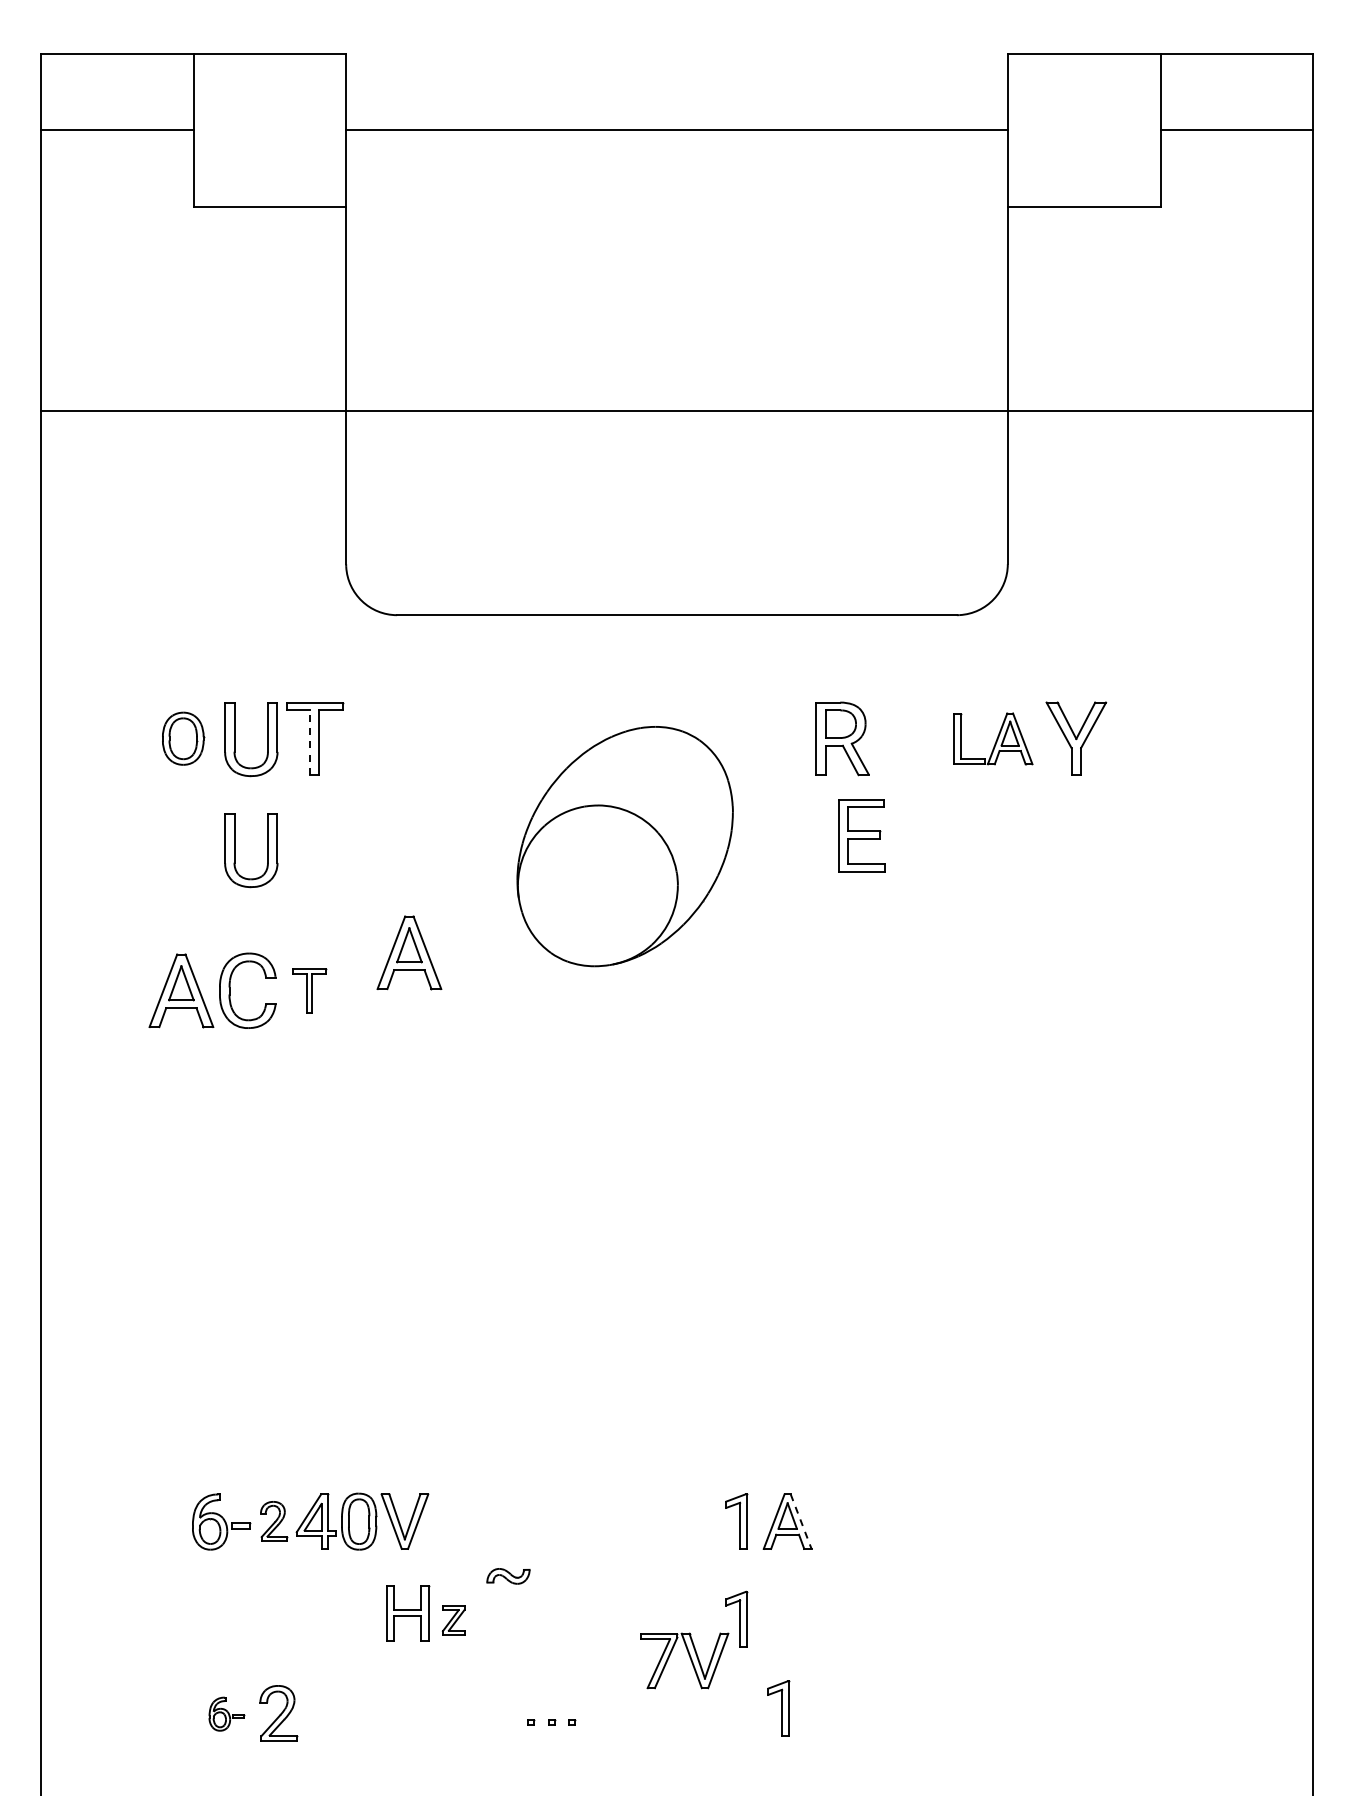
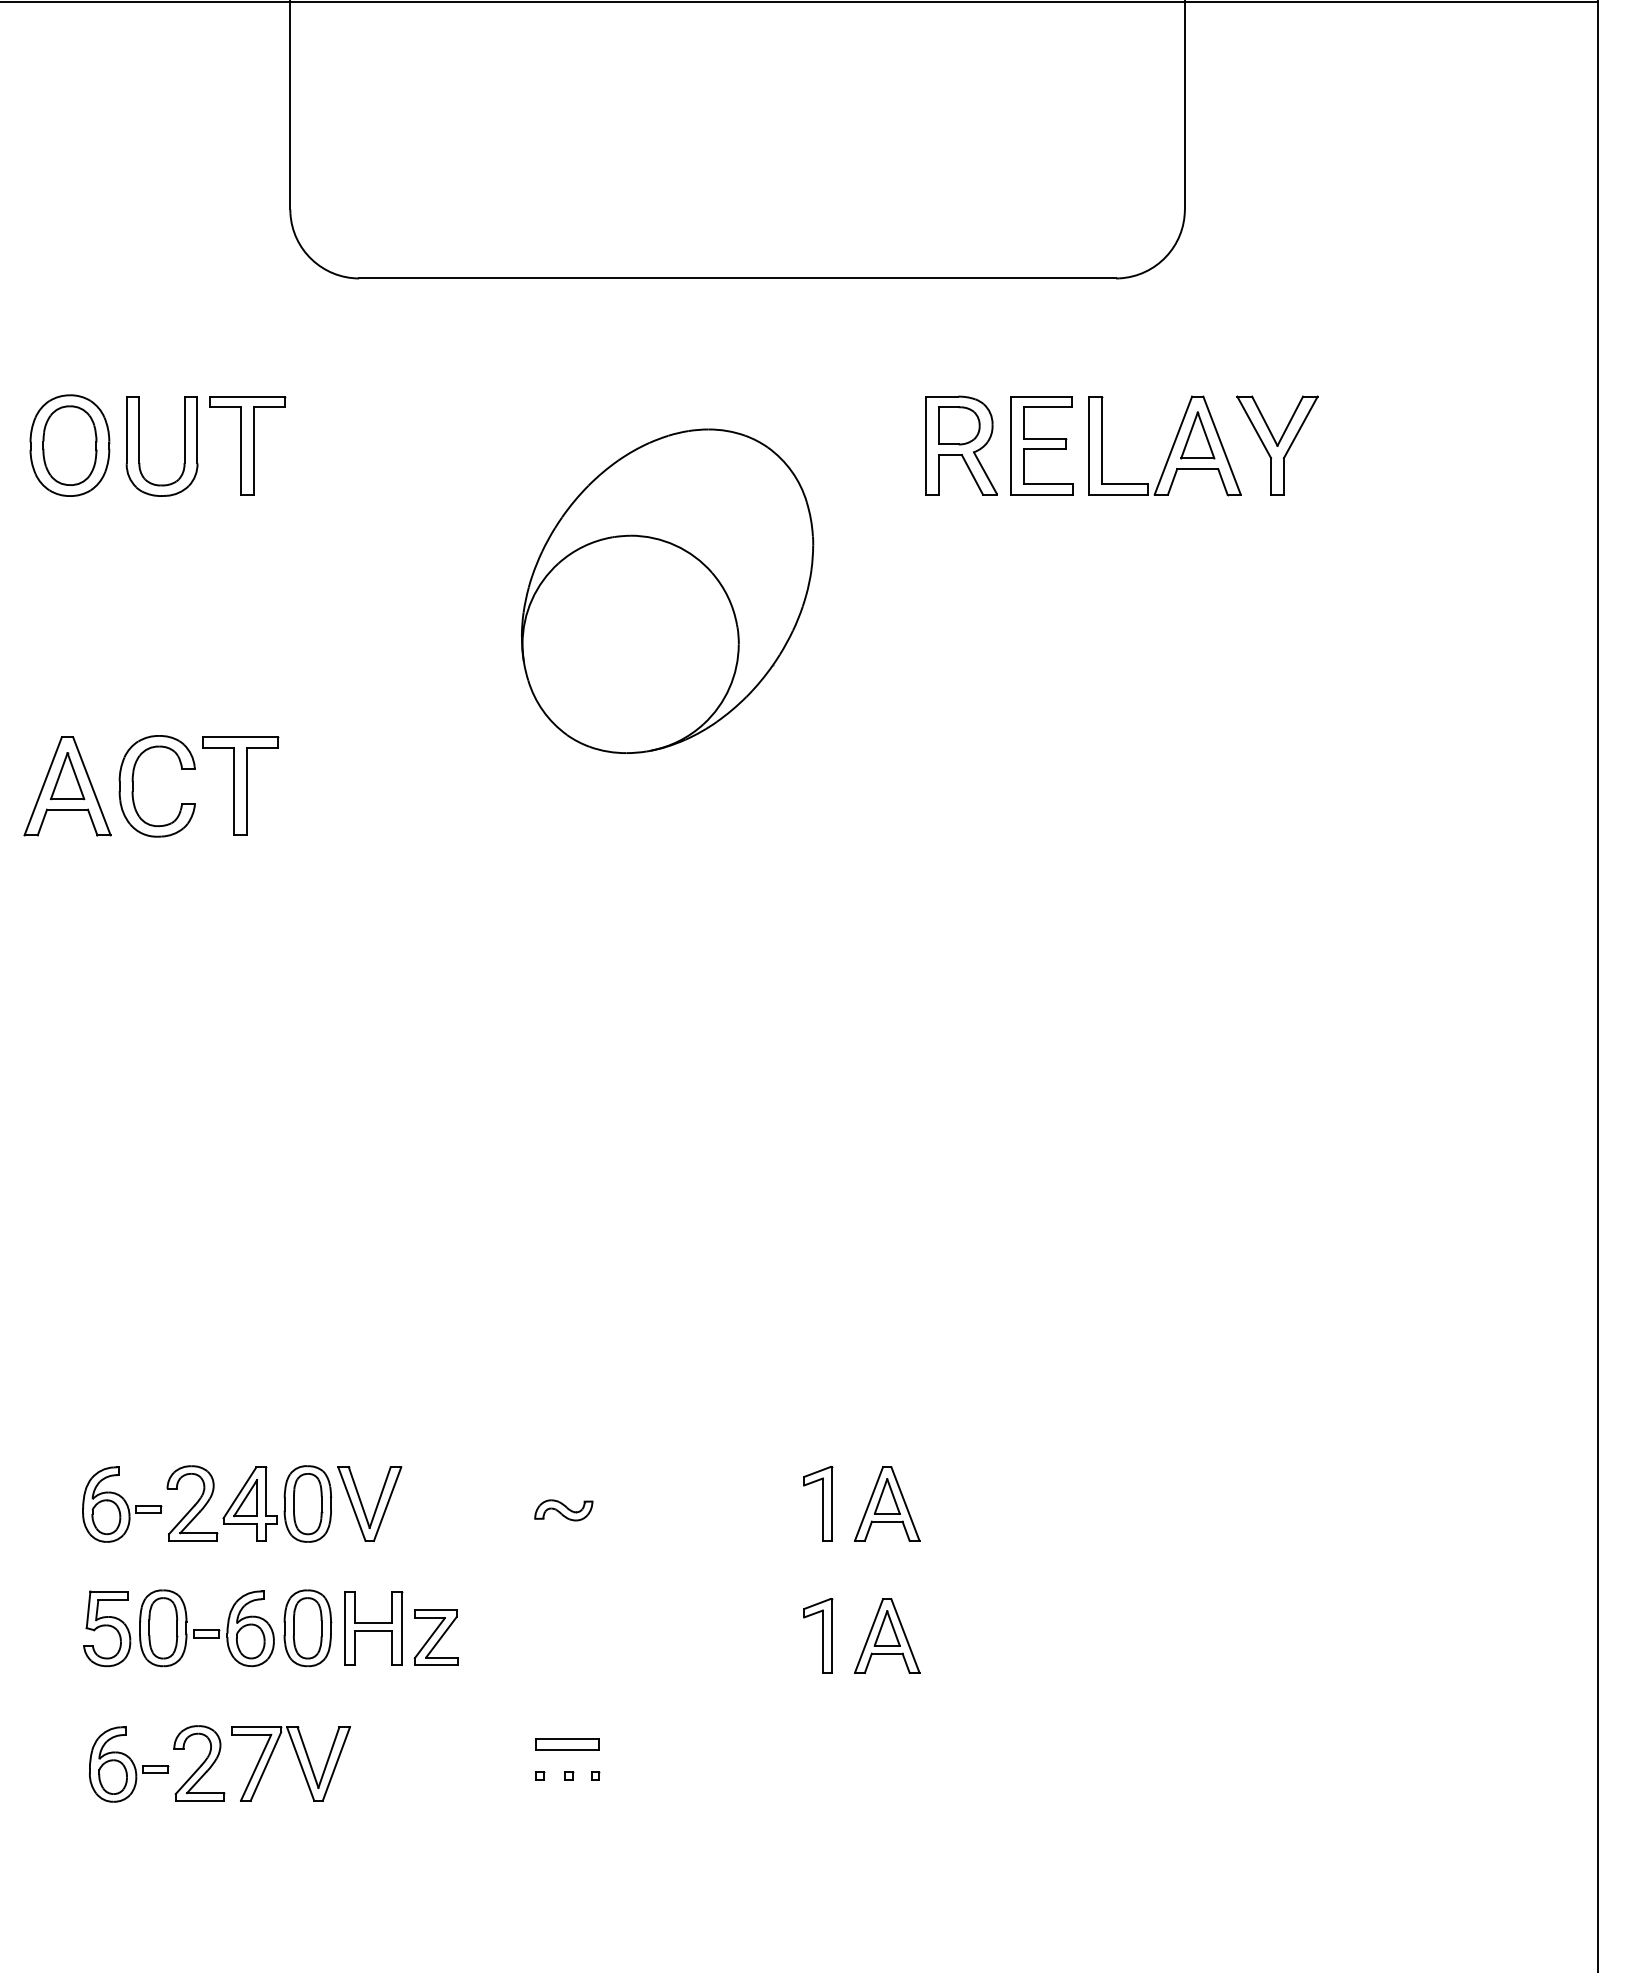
part: (183, 738) -> (70, 445), size x1.43
part: (993, 738) -> (1165, 445), size x1.43
line: (309, 742) -> (240, 450), dashed -> solid
part: (861, 835) -> (1041, 445), moved
part: (235, 850) -> (140, 596), removed
part: (409, 952) -> (375, 734), removed
part: (309, 990) -> (240, 785), size x1.67
part: (273, 1520) -> (192, 1502), size x1.43
line: (801, 1522) -> (905, 1505), dashed -> solid
part: (508, 1576) -> (563, 1510), moved
part: (284, 1613) -> (206, 1628), added
part: (787, 1619) -> (887, 1636), added
part: (453, 1620) -> (435, 1637), size x1.43
part: (684, 1660) -> (290, 1763), moved
part: (551, 1698) -> (567, 1743), added
part: (778, 1708) -> (874, 1756), removed
part: (226, 1713) -> (128, 1763), size x1.67

